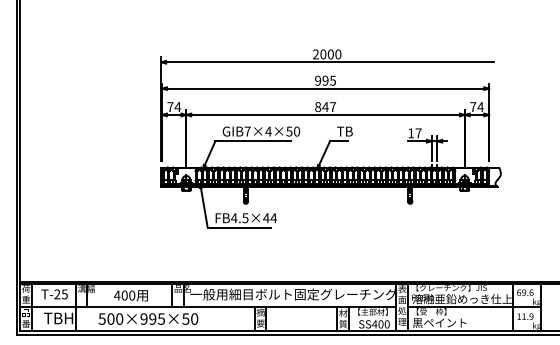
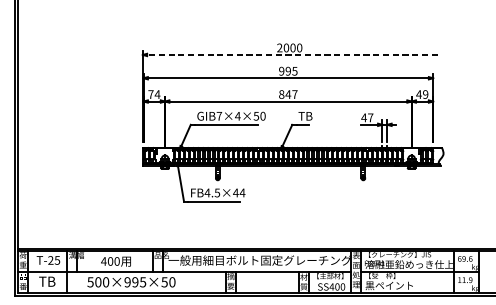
line: (329, 62) -> (291, 55), solid -> dashed
text: (476, 107) -> (421, 94), 74 -> 49
text: (410, 133) -> (363, 117), 17 -> 47
text: (68, 318) -> (60, 281), TBH -> TB

